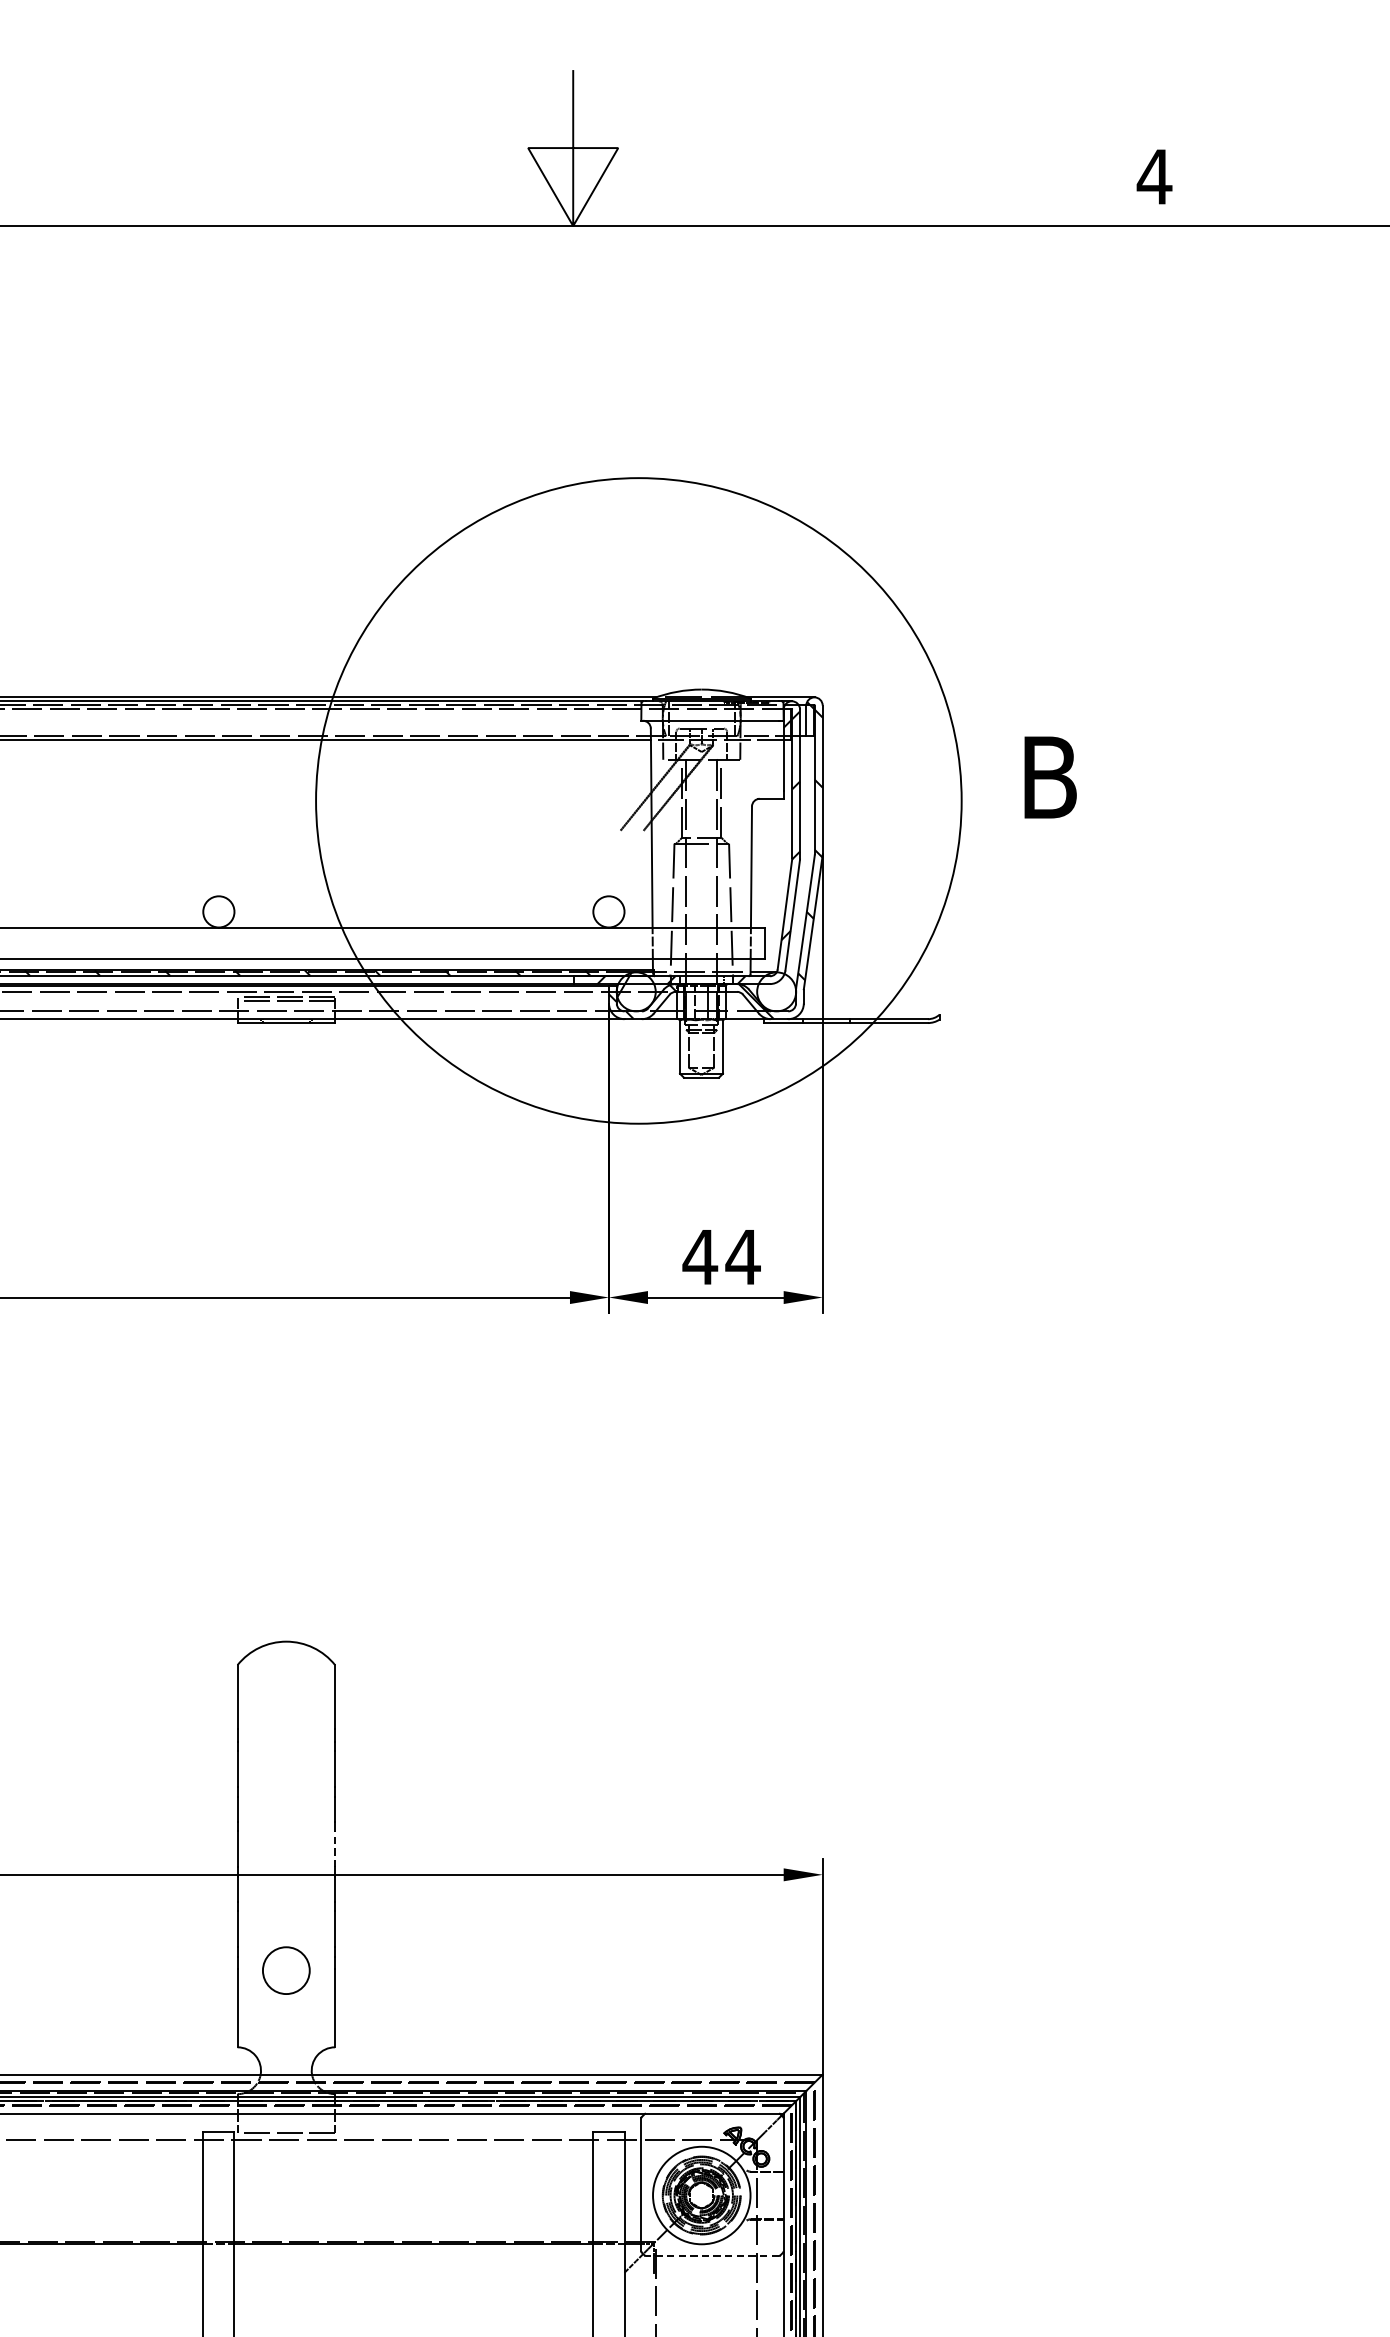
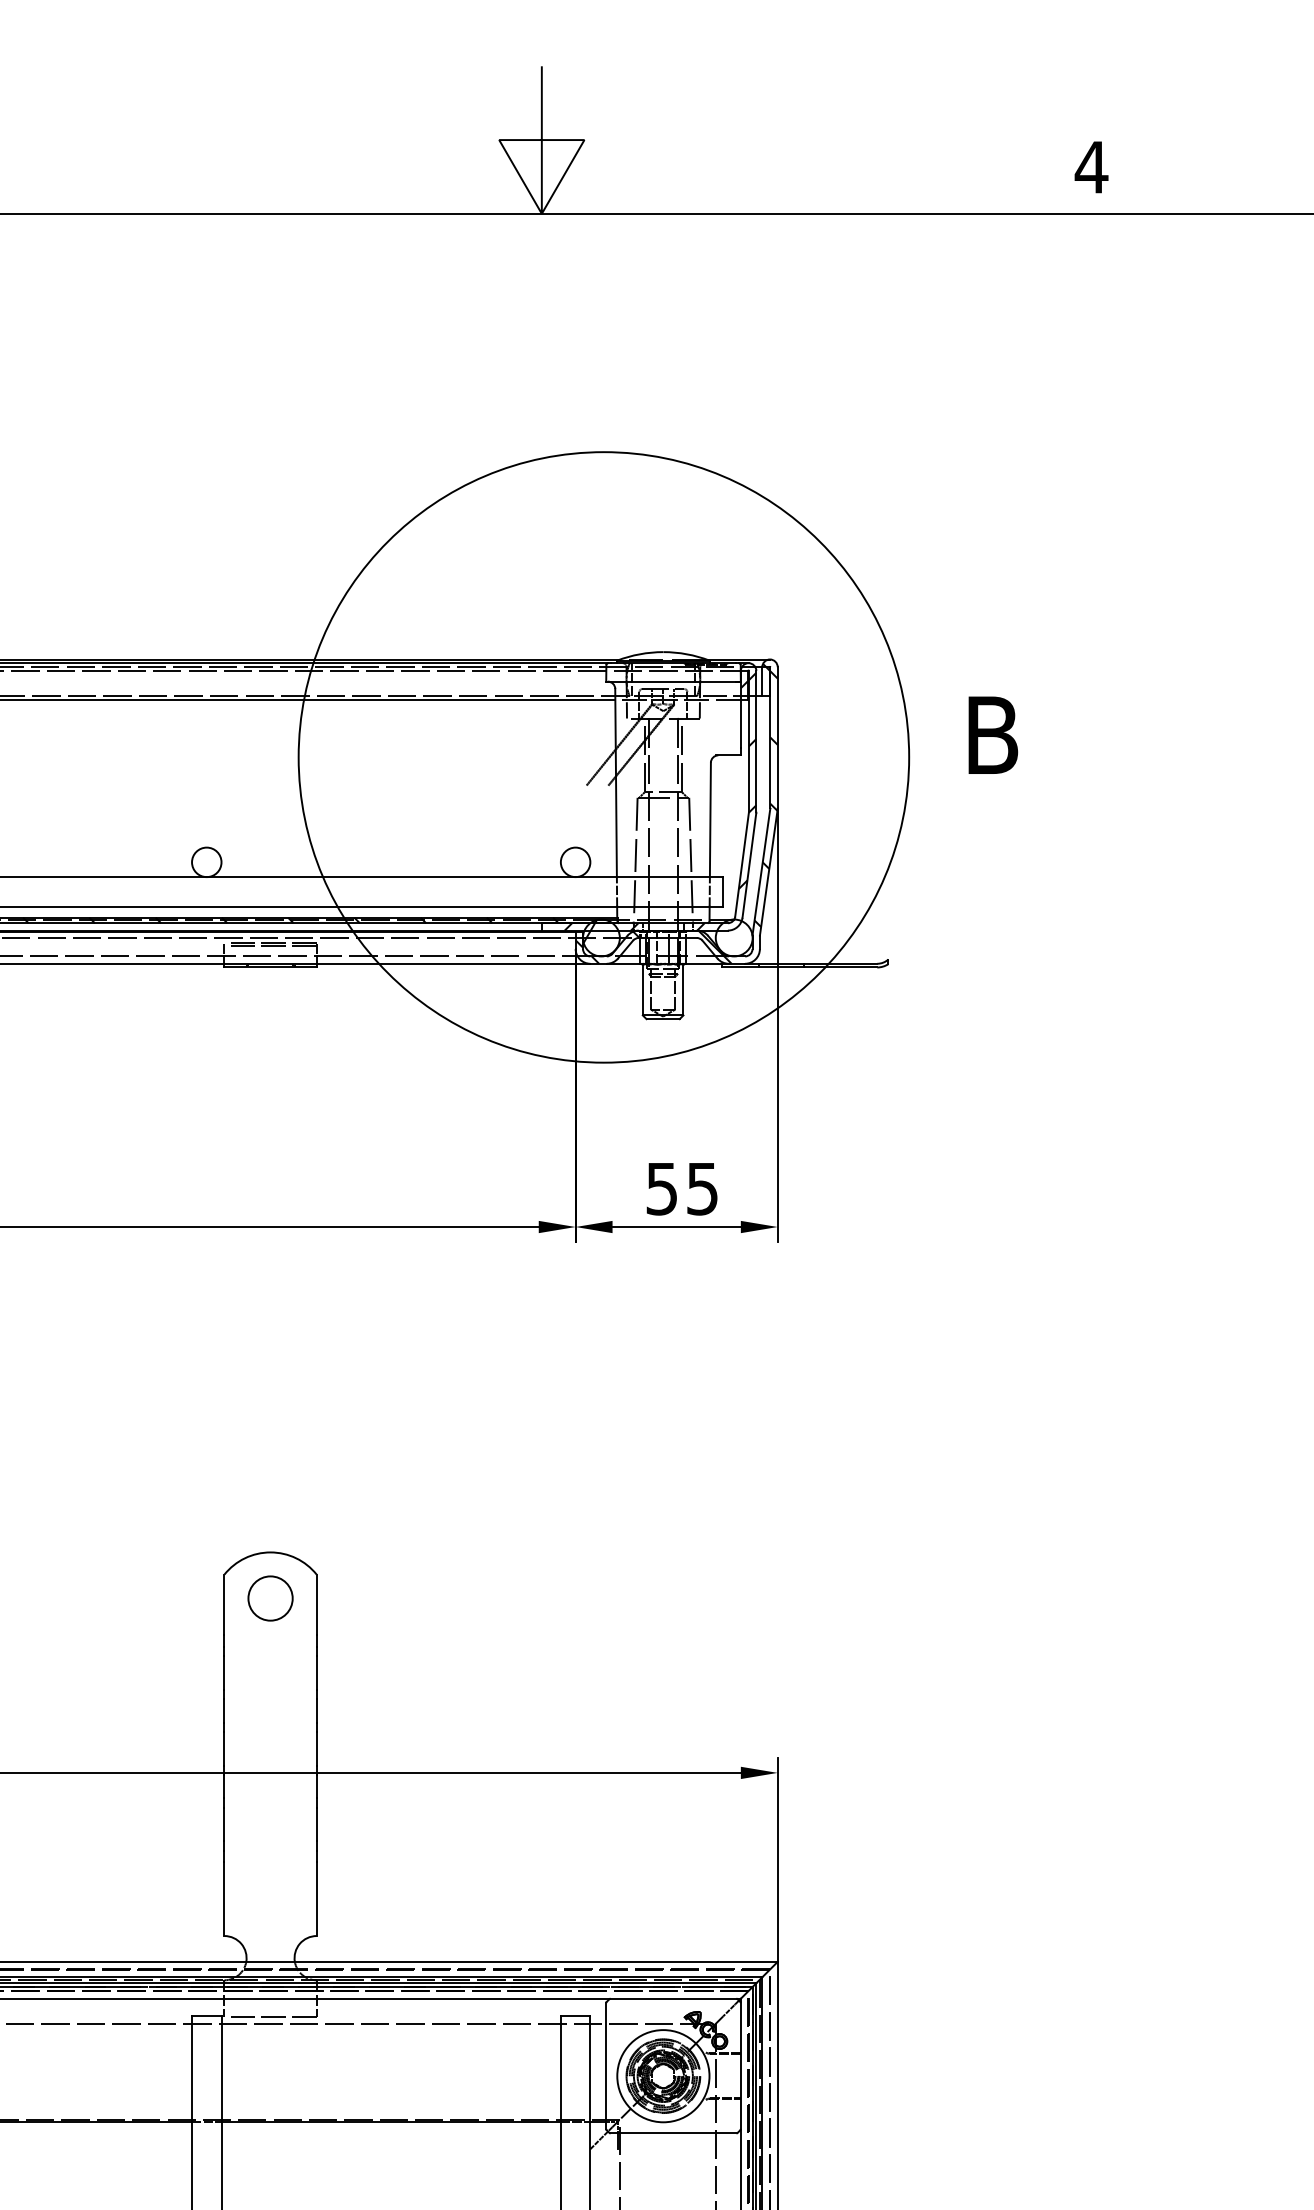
text: (721, 1257) -> (682, 1189), 44 -> 55
line: (334, 1849) -> (316, 1748), dashed -> solid
circle: (286, 1970) -> (270, 1598), moved
line: (712, 2256) -> (673, 2133), dashed -> solid

